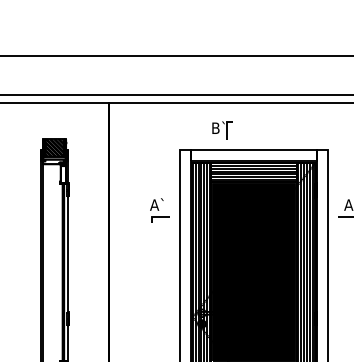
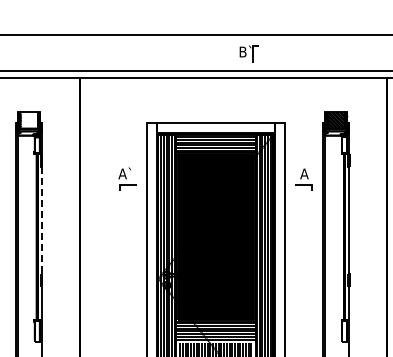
part: (221, 129) -> (248, 53), moved
hatch: (53, 147) -> (28, 120), removed
line: (68, 254) -> (42, 220), solid -> dashed

